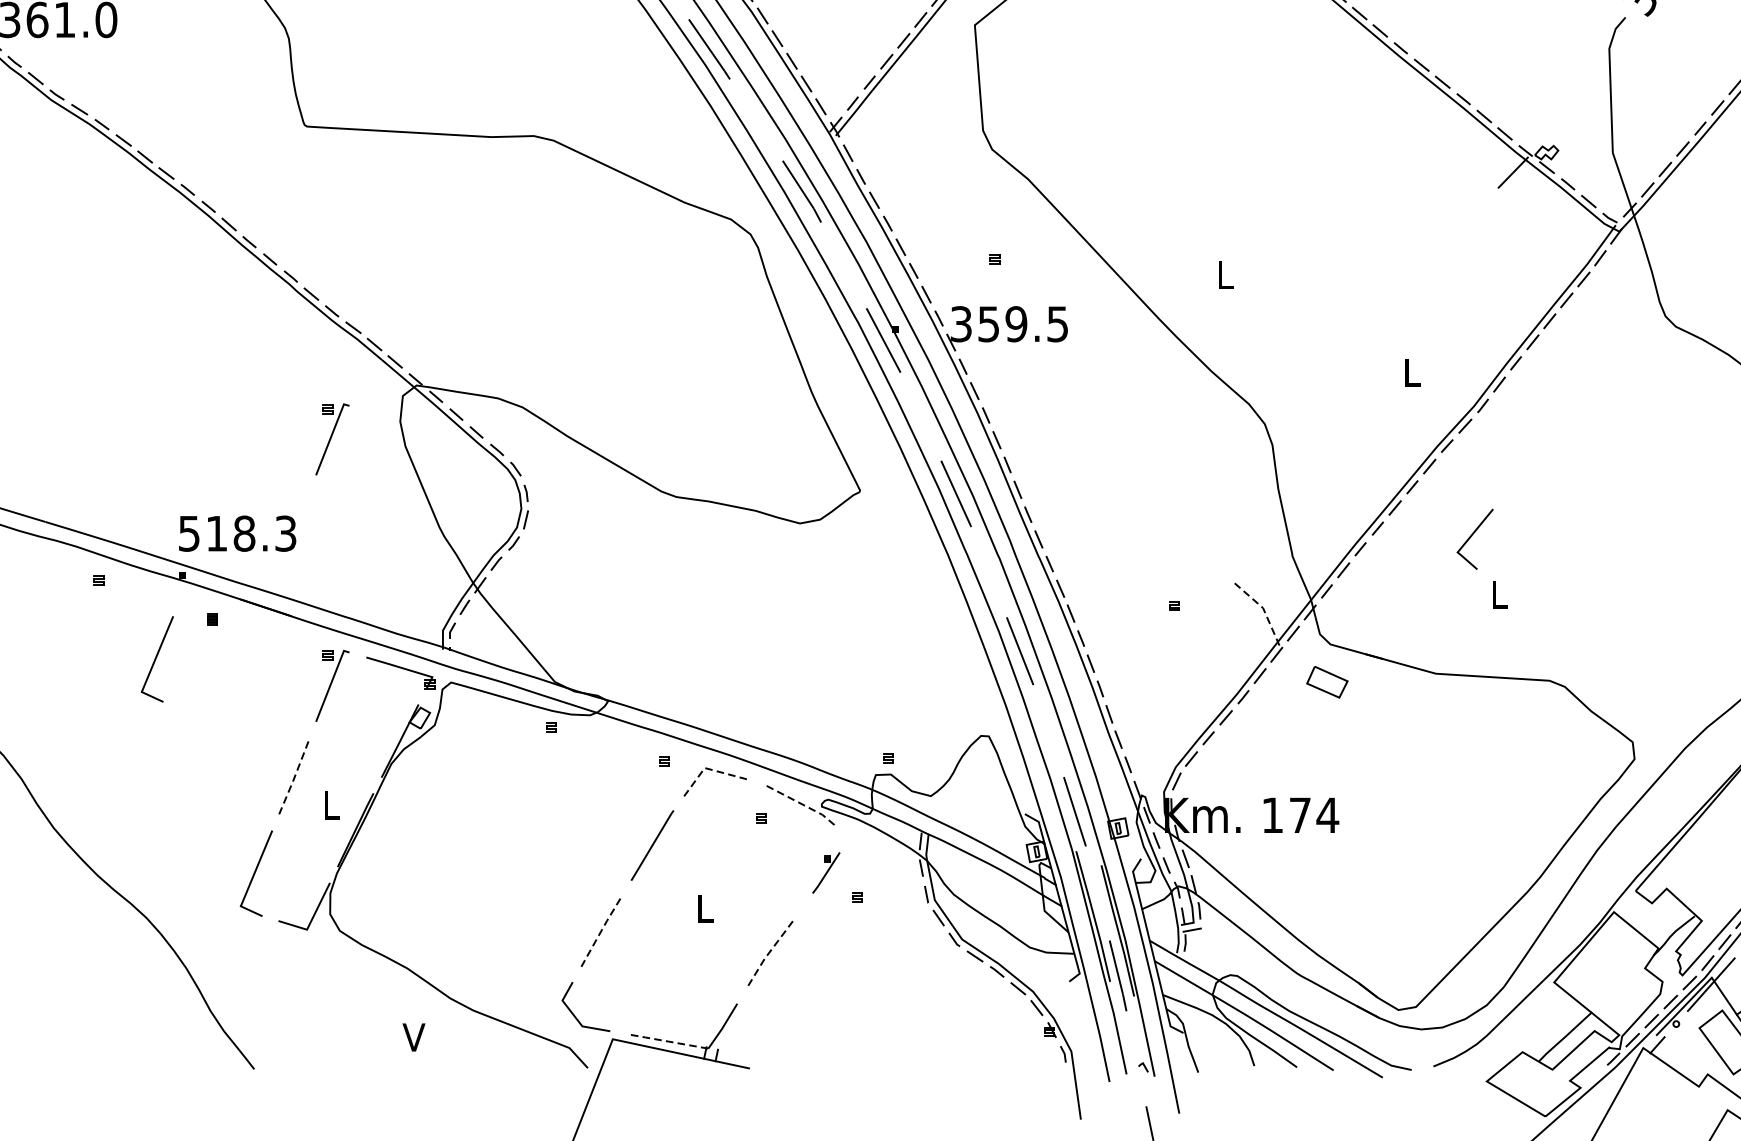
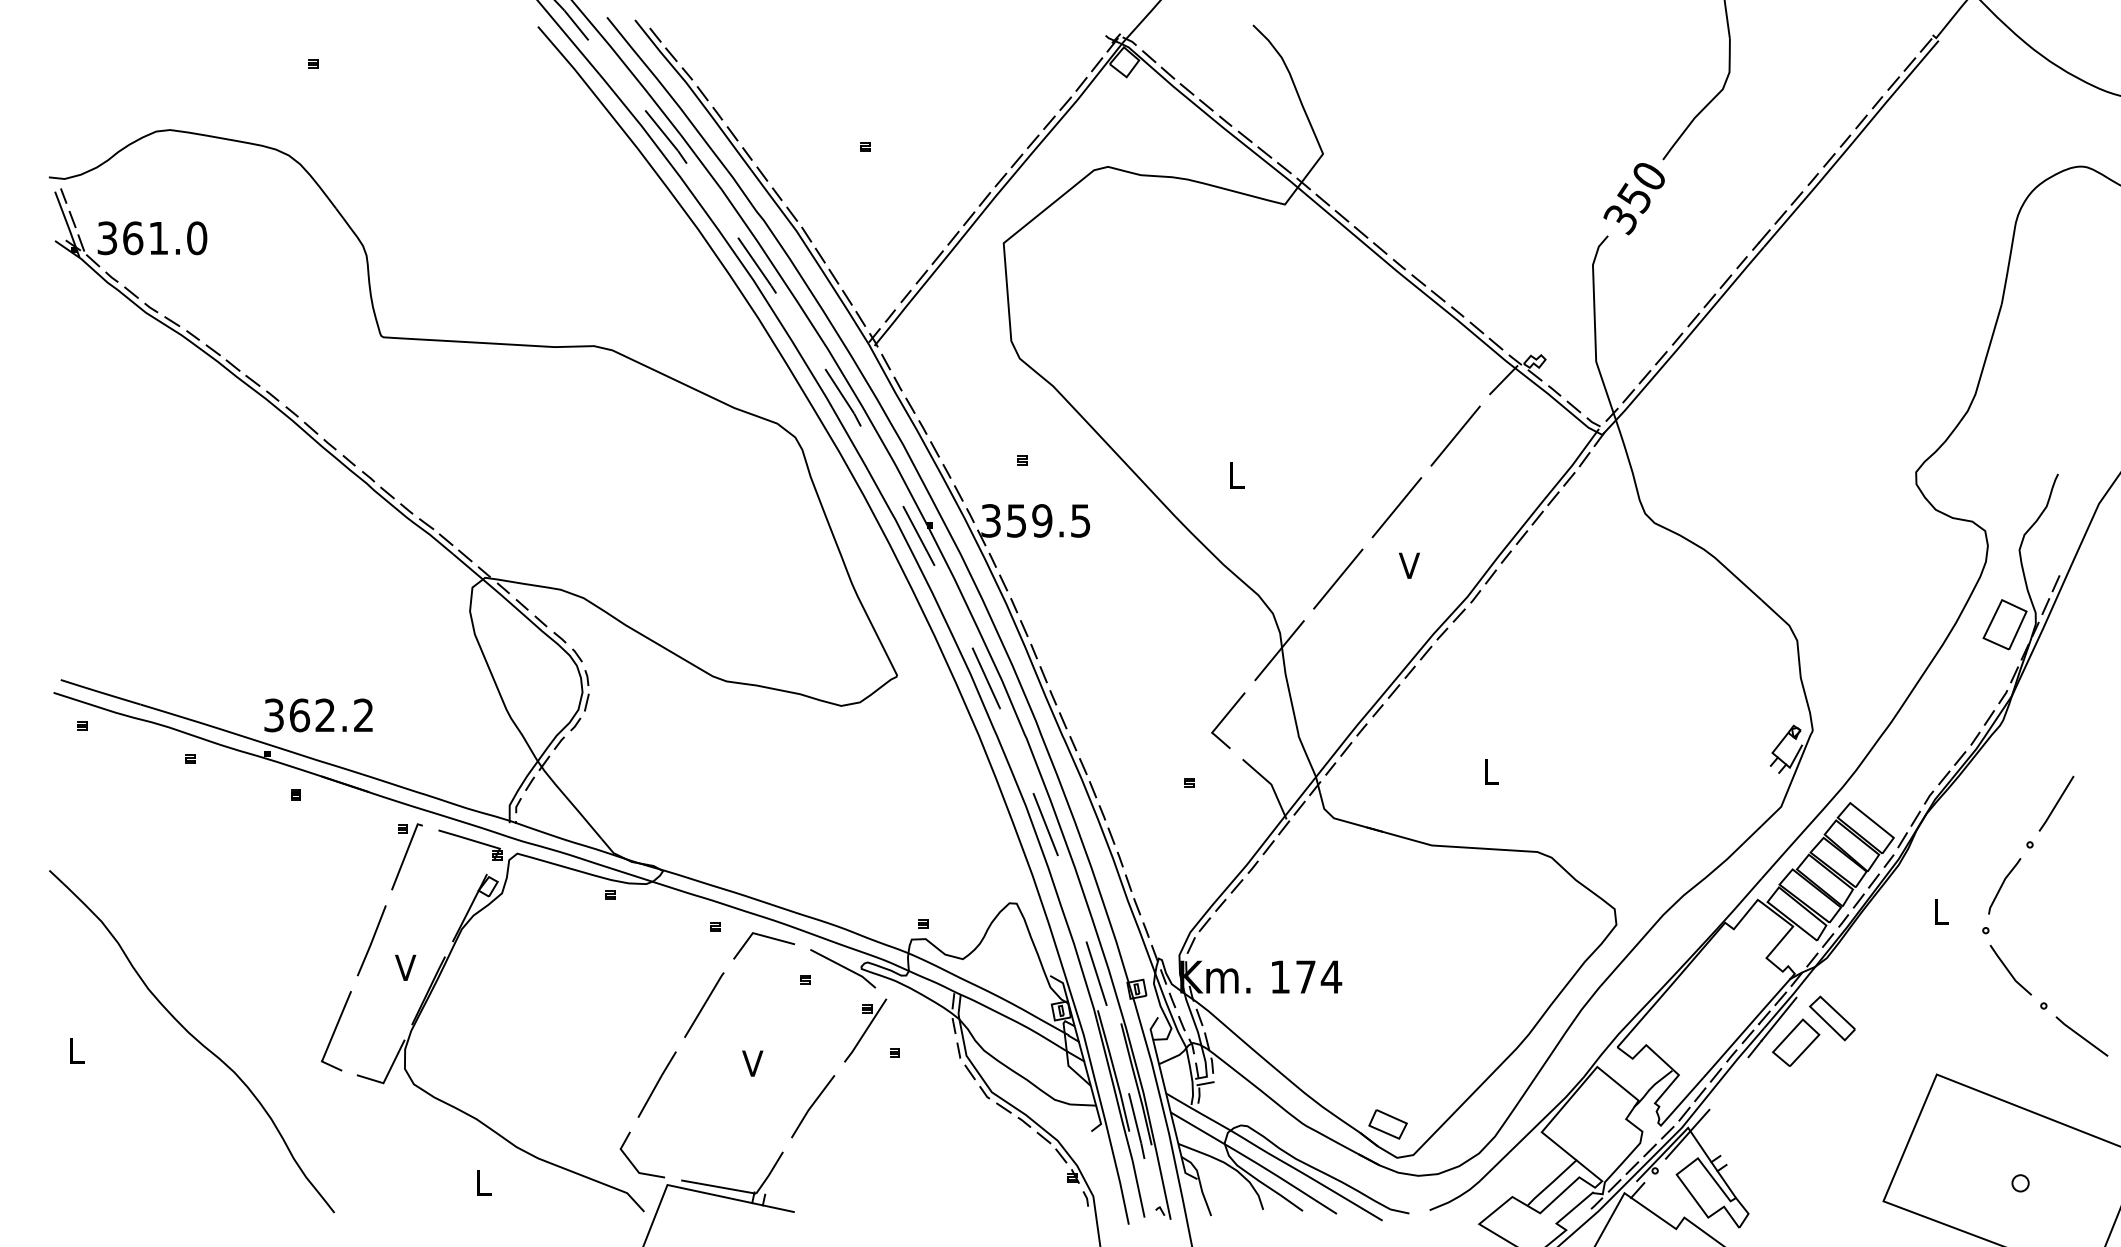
line: (1461, 232) -> (1455, 435), added
line: (1397, 309) -> (1396, 507), added
text: (1411, 372) -> (1409, 565), L -> V
line: (1335, 386) -> (1338, 578), added
part: (331, 439) -> (406, 627), removed
line: (1271, 463) -> (1279, 650), added
text: (238, 533) -> (319, 715), 518.3 -> 362.2
line: (1472, 536) -> (1225, 718), moved
line: (1263, 608) -> (1271, 784), dashed -> solid
part: (157, 659) -> (244, 832), removed
part: (1326, 682) -> (1387, 1124), moved
line: (709, 769) -> (757, 934), dashed -> solid
line: (295, 777) -> (372, 941), dashed -> solid
text: (330, 805) -> (405, 967), L -> V
line: (803, 805) -> (844, 967), dashed -> solid
part: (826, 872) -> (865, 1030), size x1.67
text: (704, 908) -> (752, 1063), L -> V
line: (602, 929) -> (657, 1083), dashed -> solid
line: (767, 954) -> (811, 1106), dashed -> solid
text: (413, 1037) -> (482, 1183), V -> L
line: (666, 1040) -> (717, 1186), dashed -> solid

